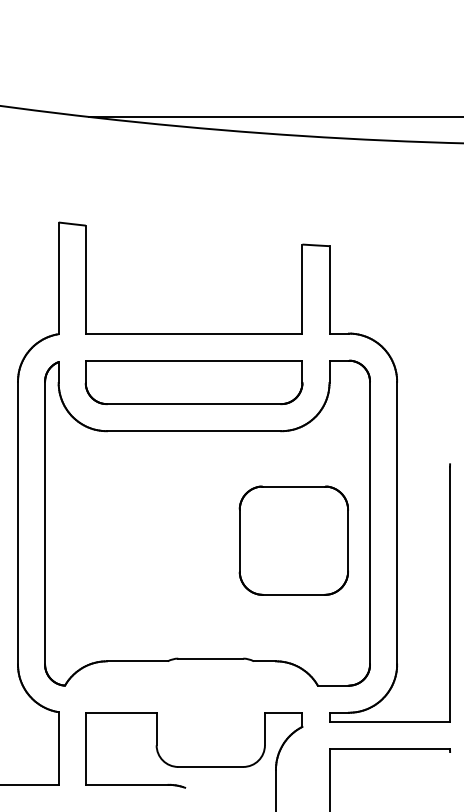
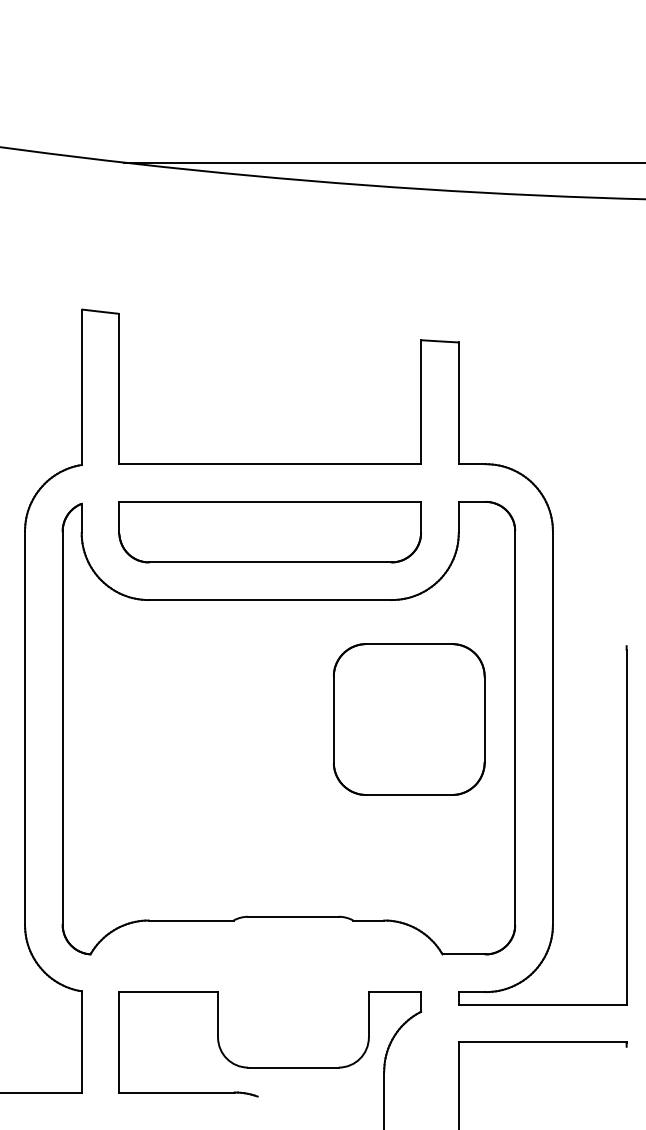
part: (293, 540) -> (408, 719), moved

